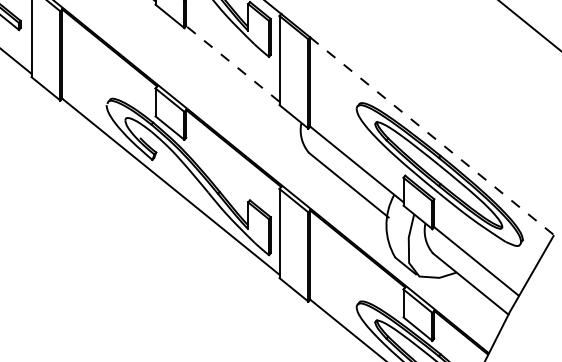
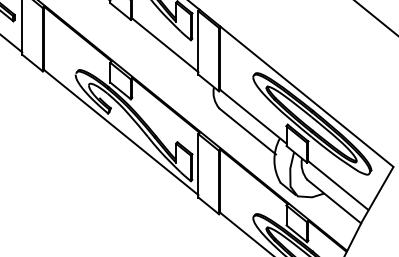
line: (233, 64) -> (165, 45), dashed -> solid
line: (431, 135) -> (306, 96), dashed -> solid

